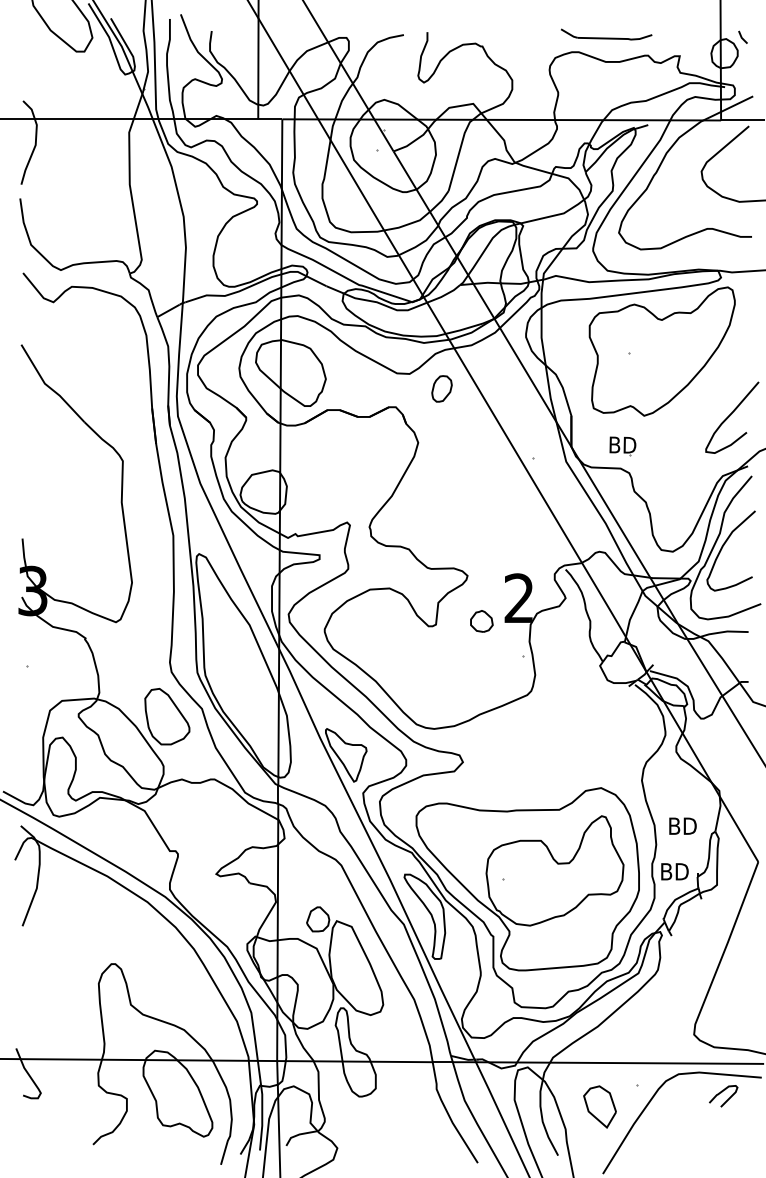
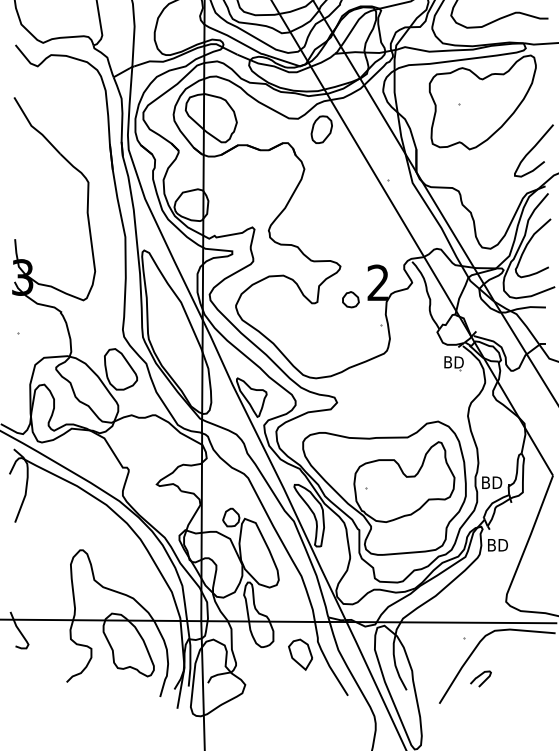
part: (441, 388) -> (321, 129), size x1.43
part: (622, 446) -> (453, 363), moved
text: (682, 825) -> (497, 544), moved
curve: (721, 1093) -> (479, 677), moved
part: (599, 1106) -> (300, 654), moved

